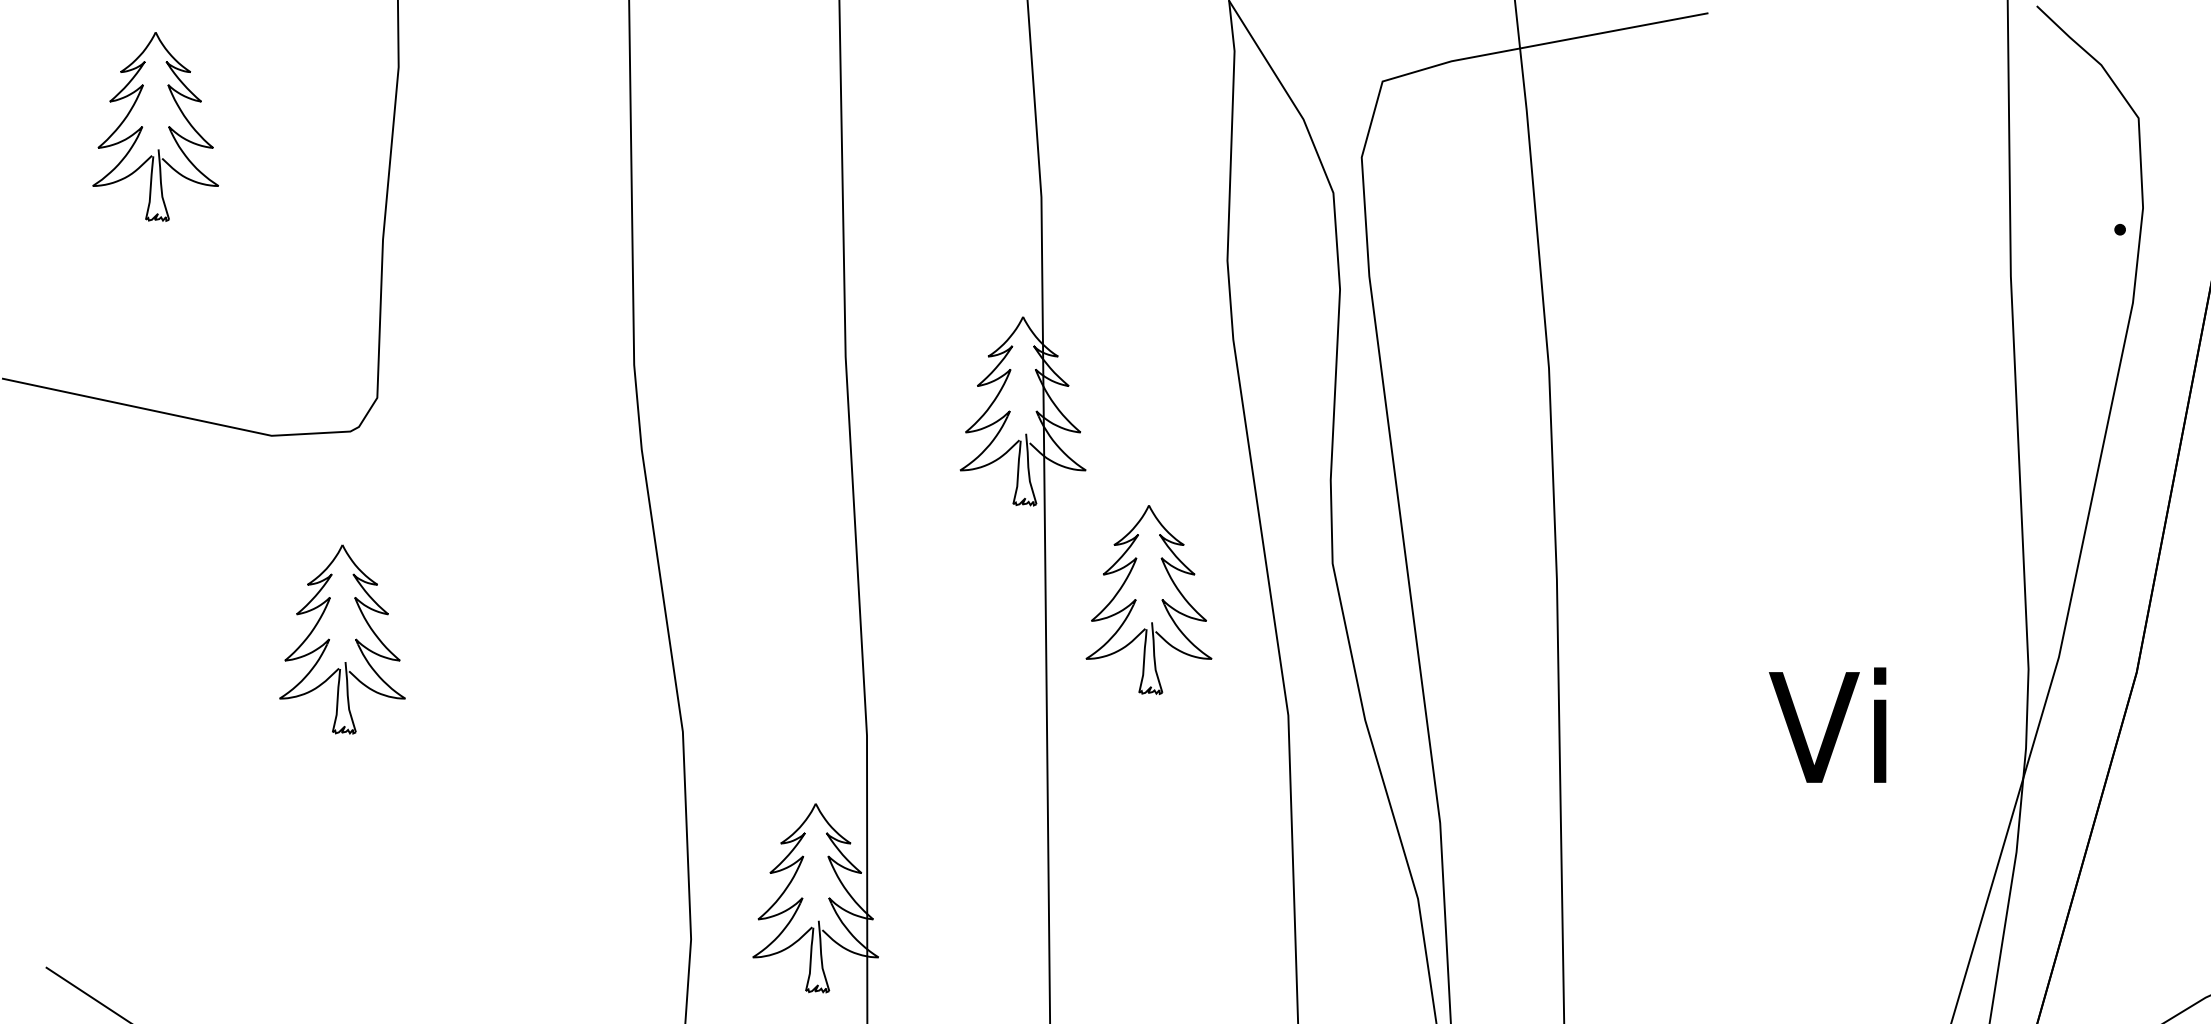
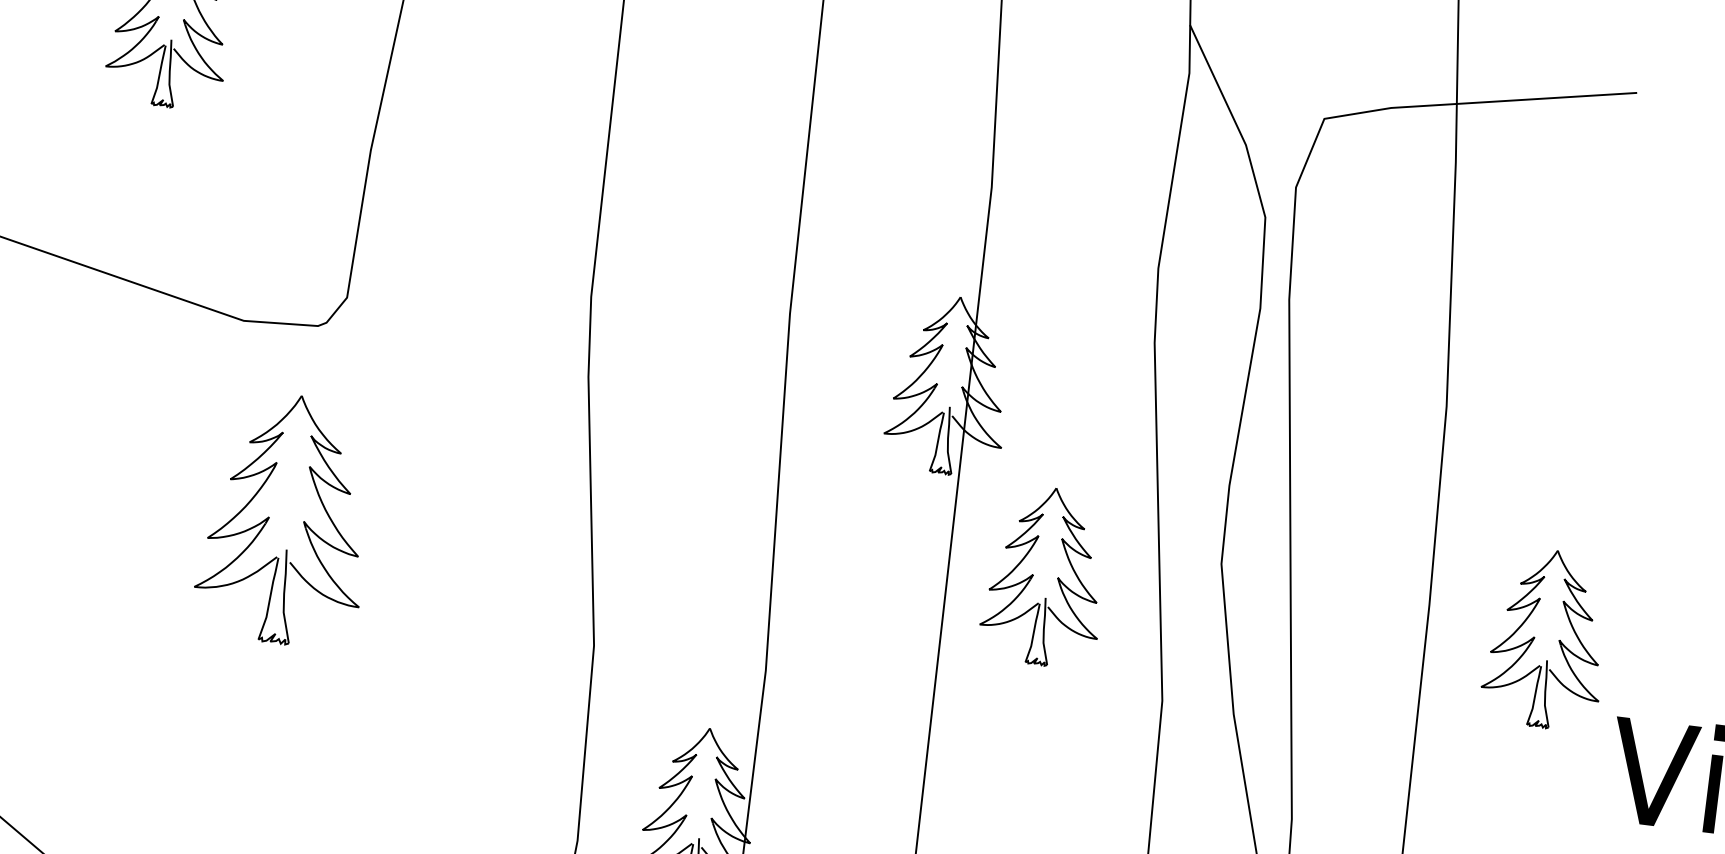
part: (1672, 599) -> (1535, 637), added
part: (342, 639) -> (286, 519), size x1.4

